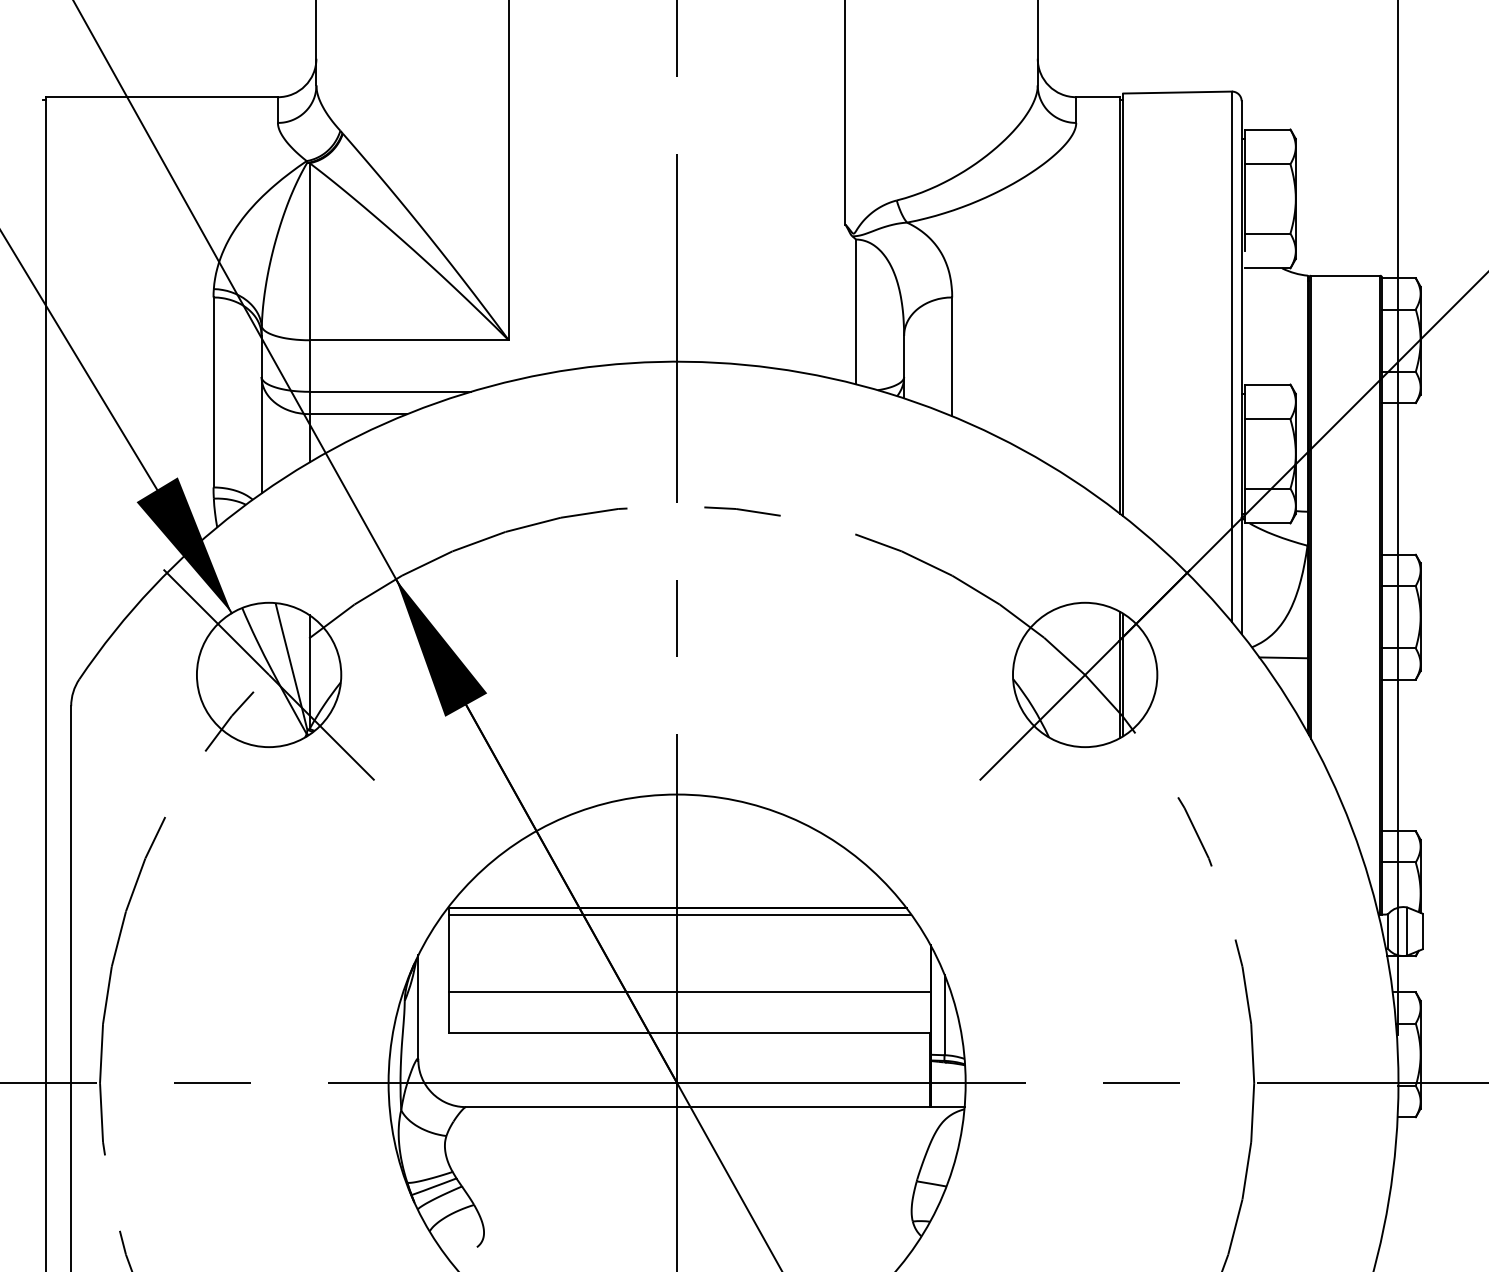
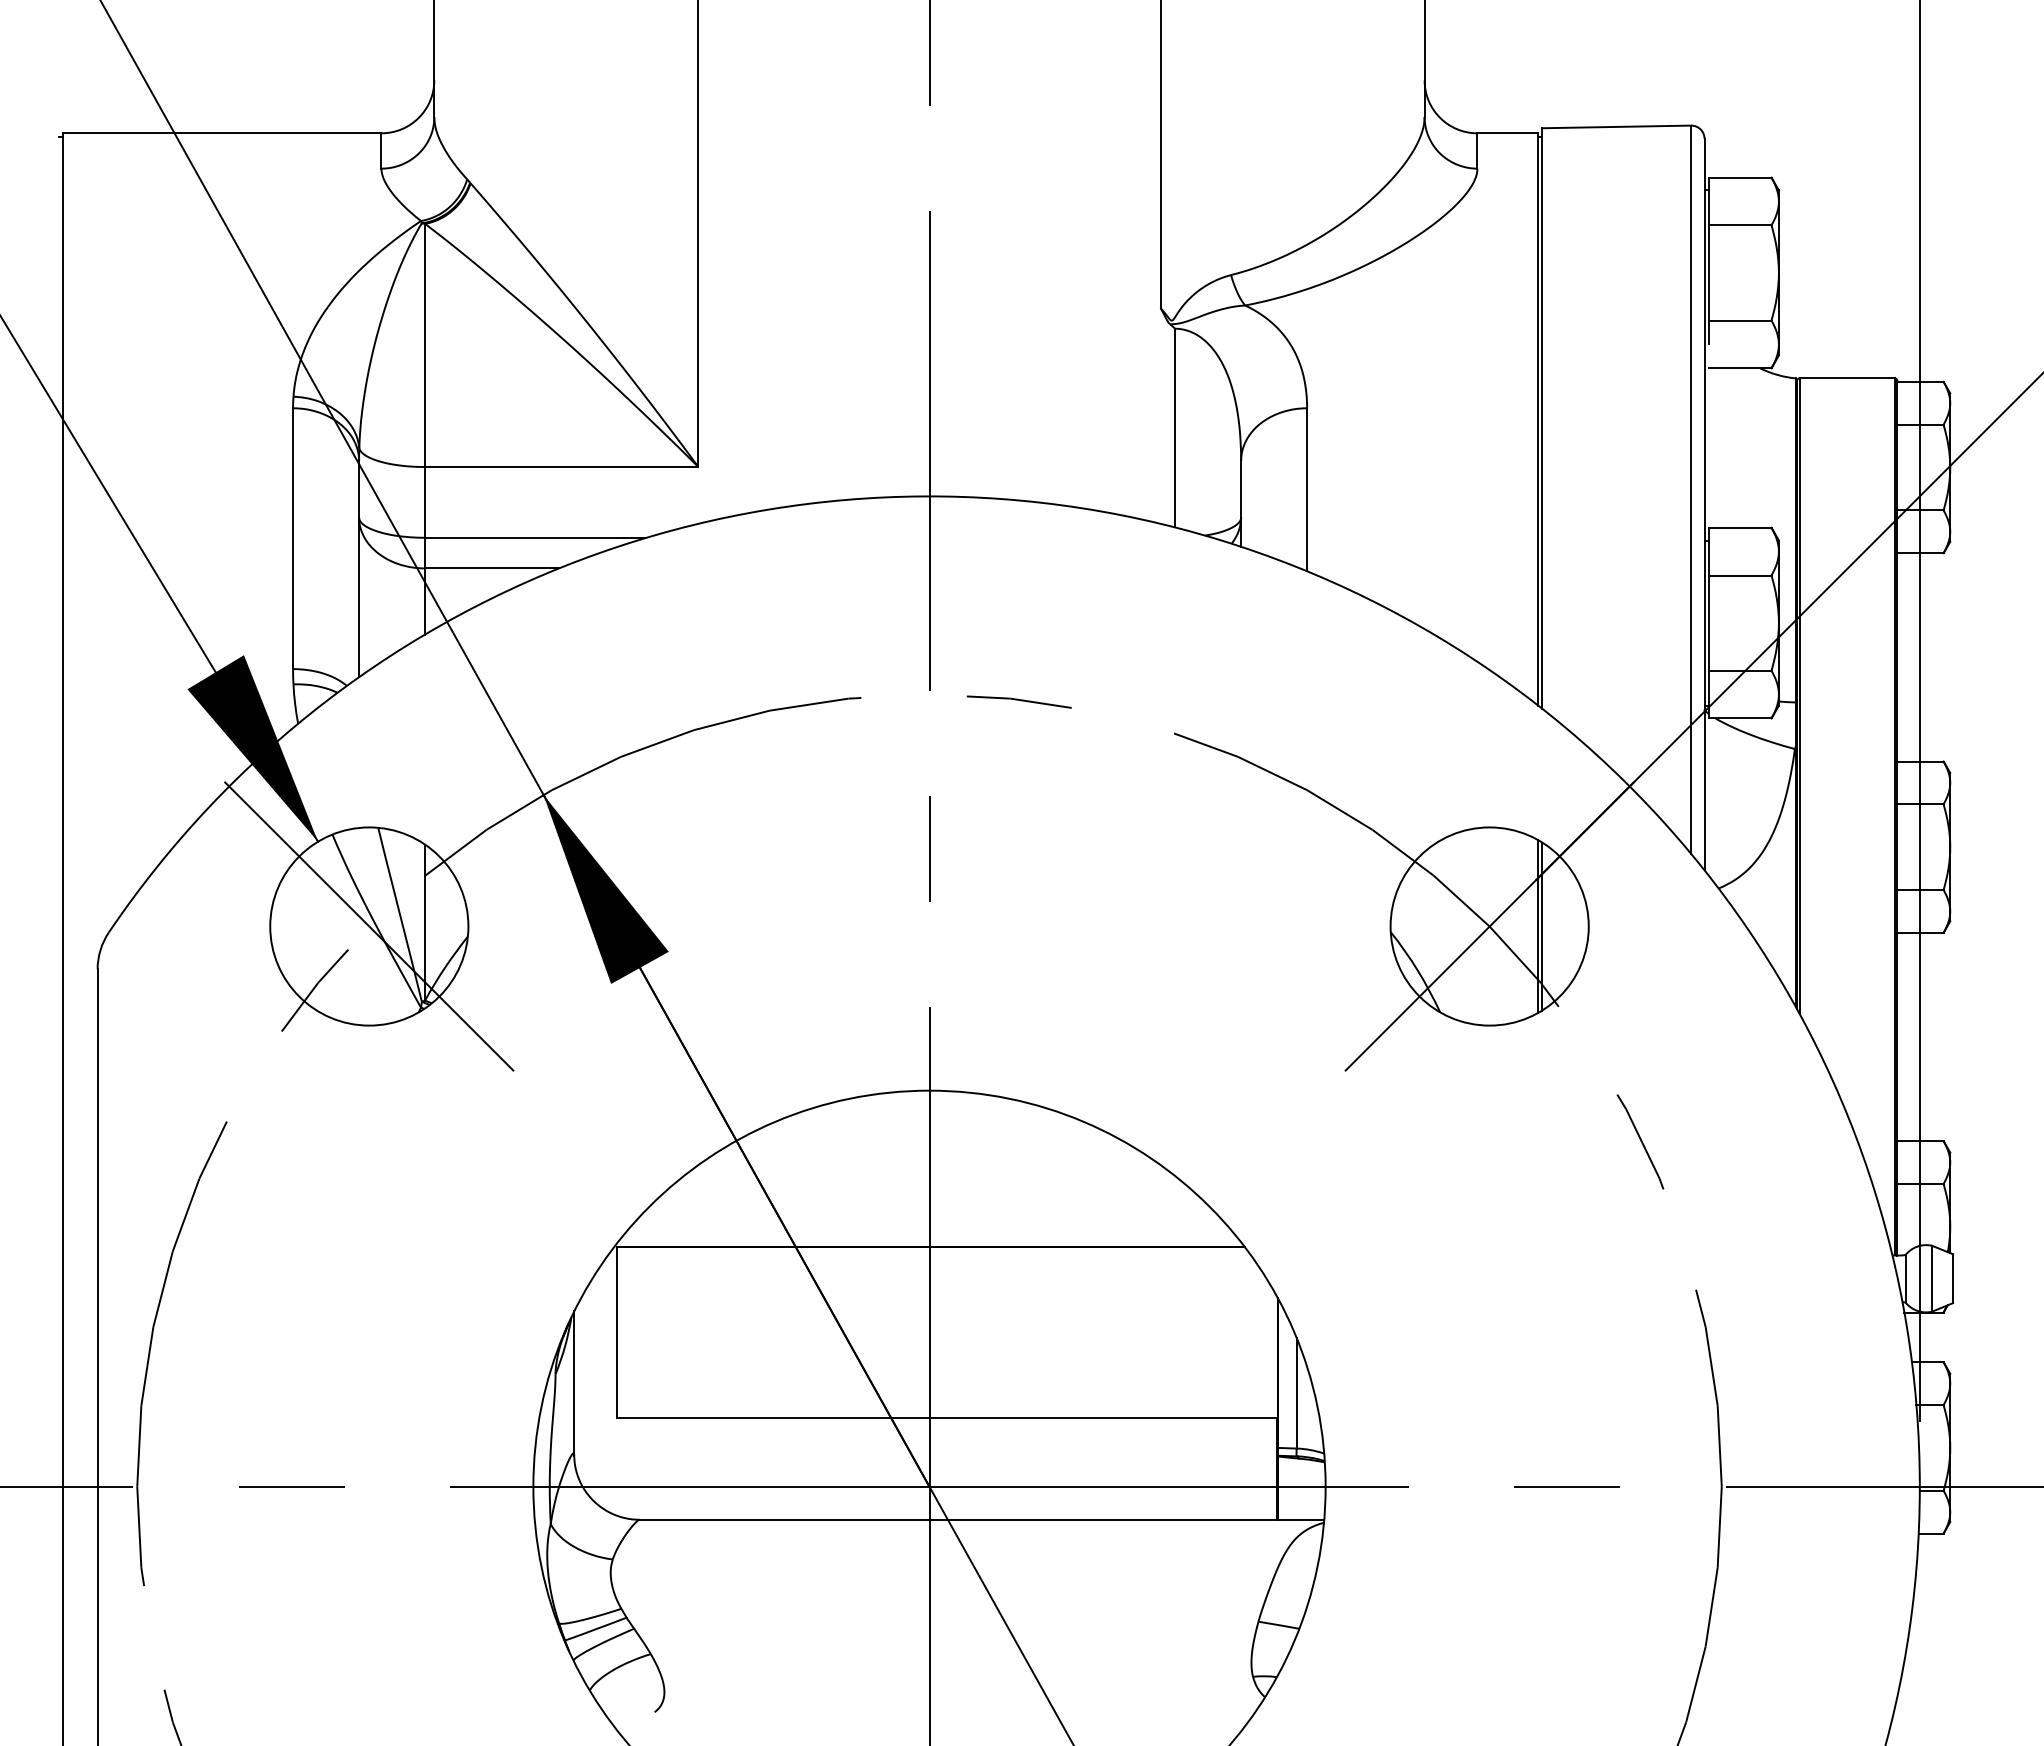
line: (1283, 657) -> (1762, 902), removed
line: (680, 914) -> (933, 1255), removed
line: (689, 991) -> (946, 1361), removed

